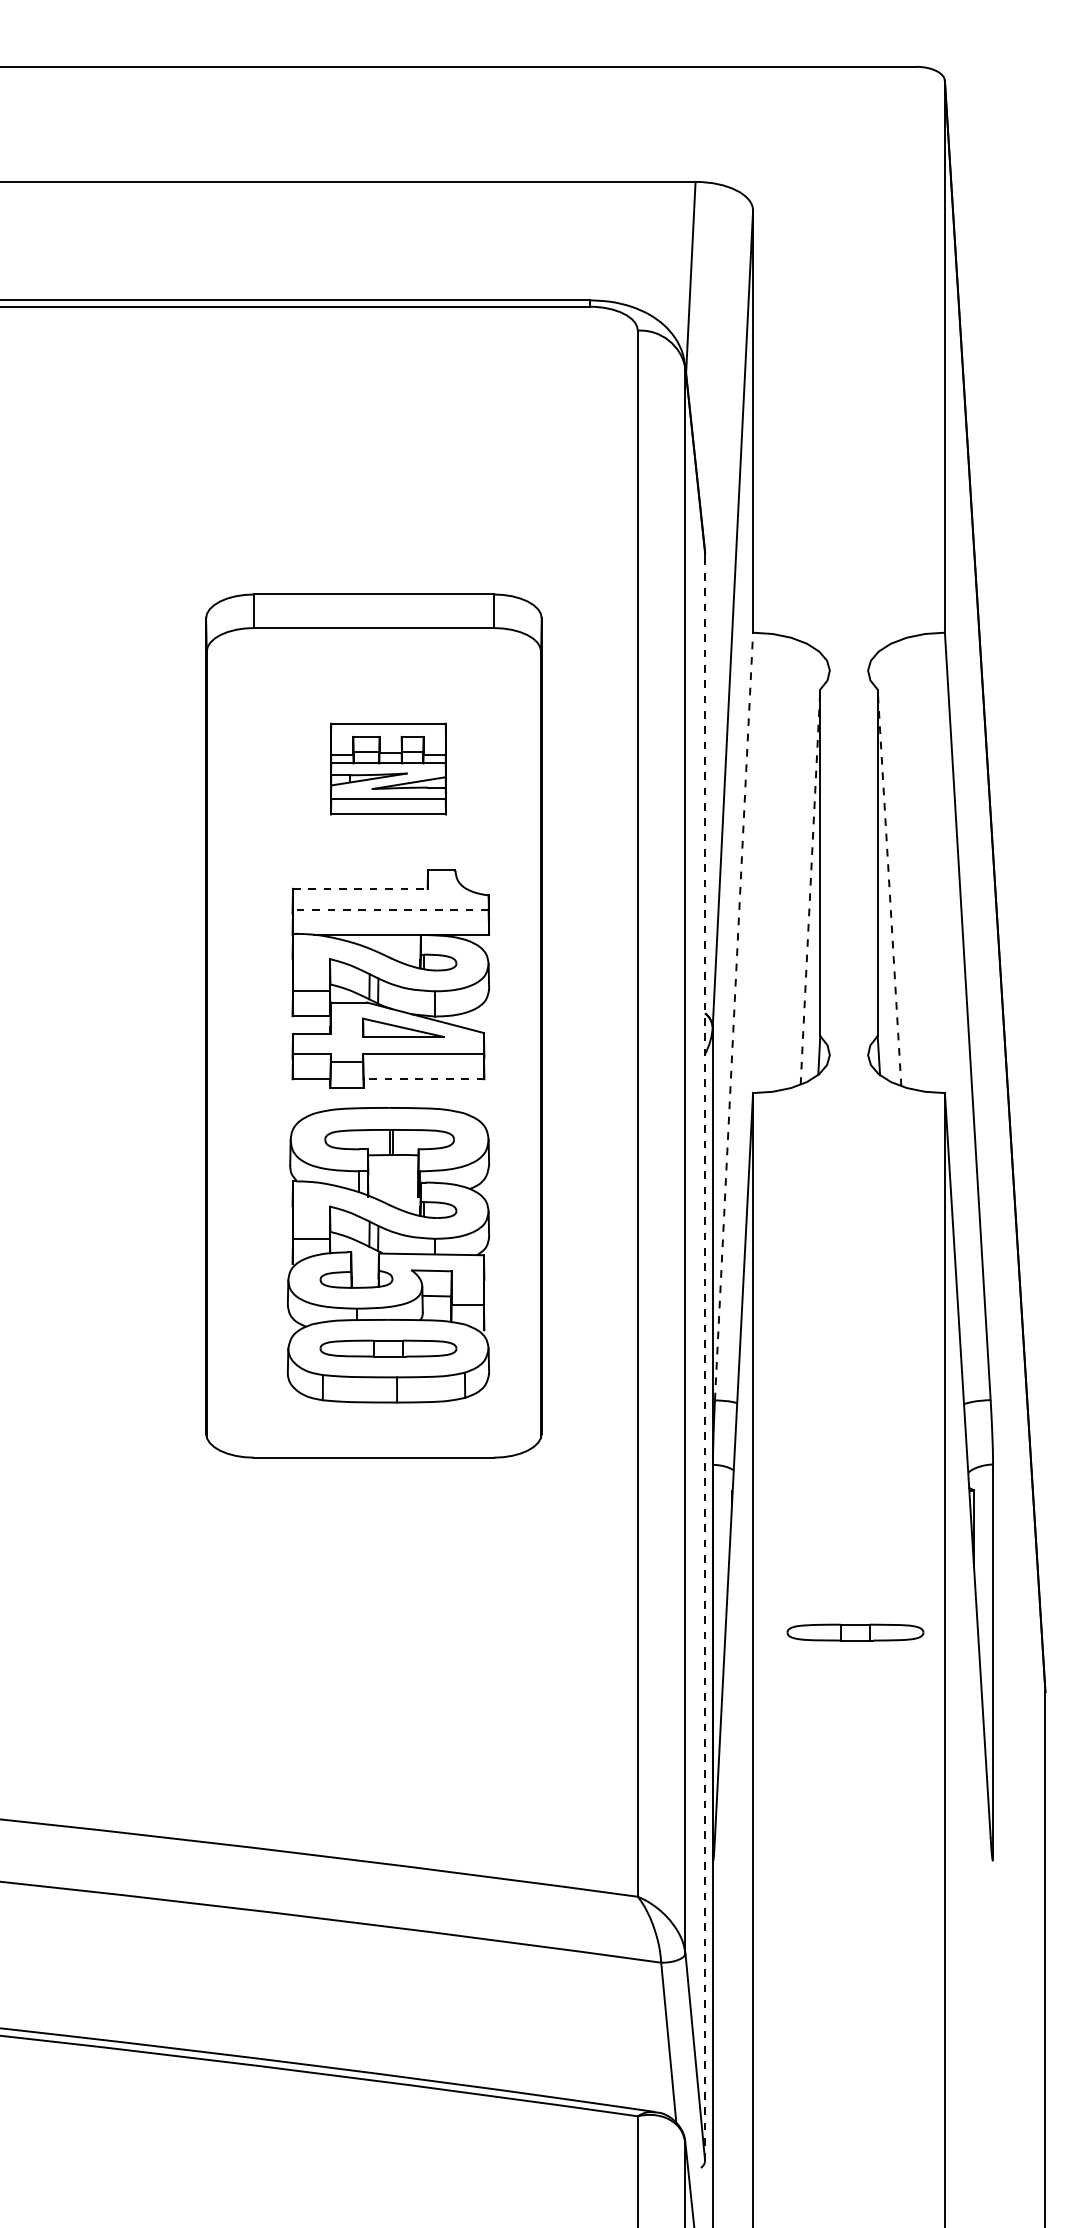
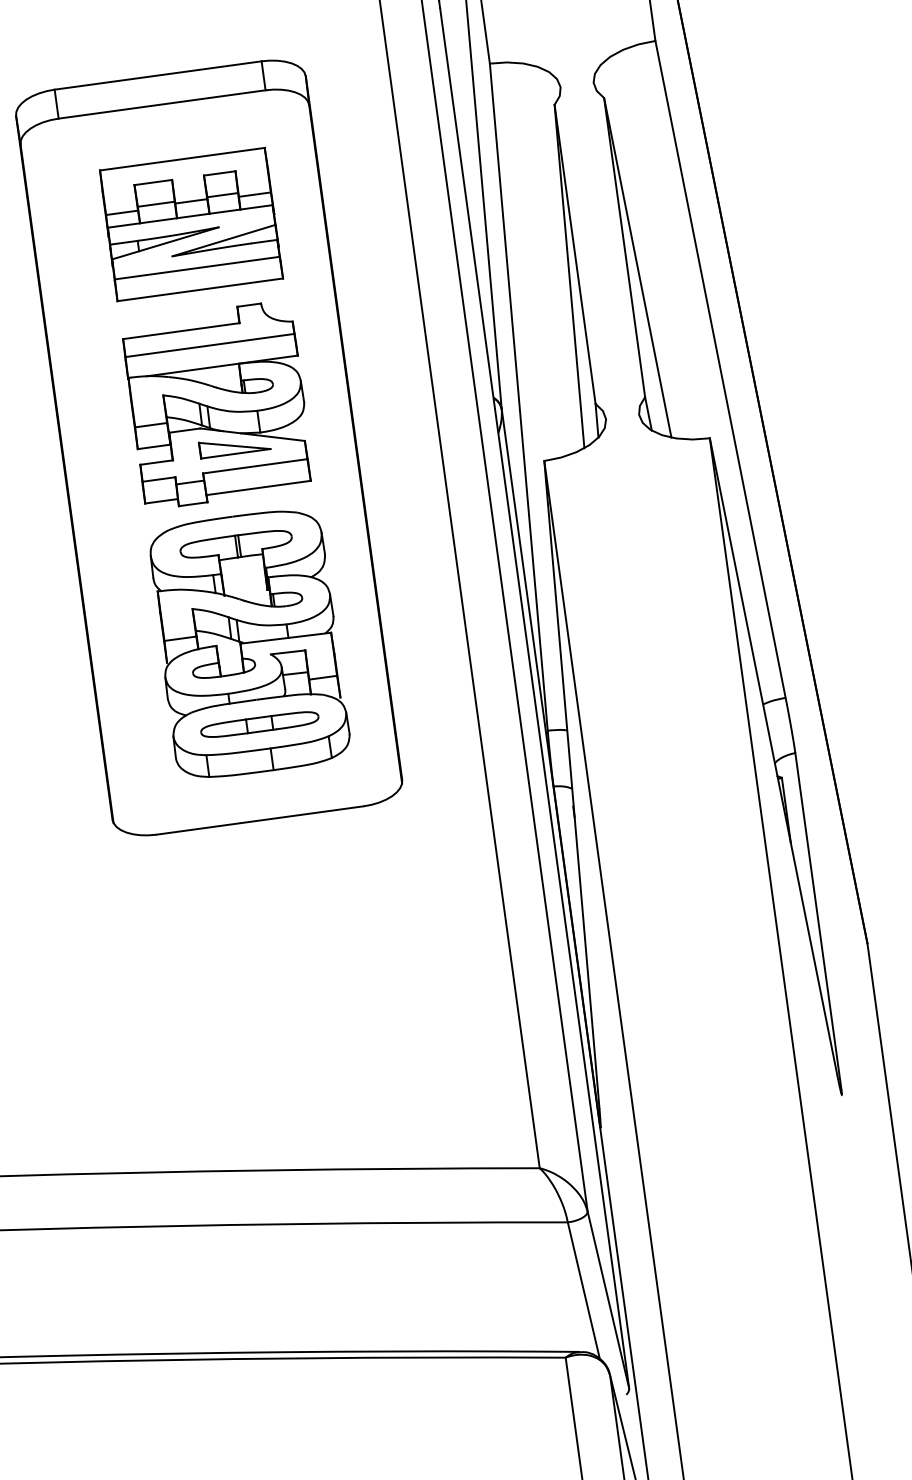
part: (388, 768) -> (191, 223), size x1.67
line: (810, 887) -> (569, 276), dashed -> solid
line: (889, 887) -> (637, 267), dashed -> solid
line: (361, 888) -> (182, 330), dashed -> solid
line: (390, 909) -> (209, 345), dashed -> solid
line: (734, 1016) -> (519, 397), dashed -> solid
line: (423, 1079) -> (258, 488), dashed -> solid
line: (705, 1361) -> (534, 698), dashed -> solid
part: (855, 1632) -> (696, 914), removed

